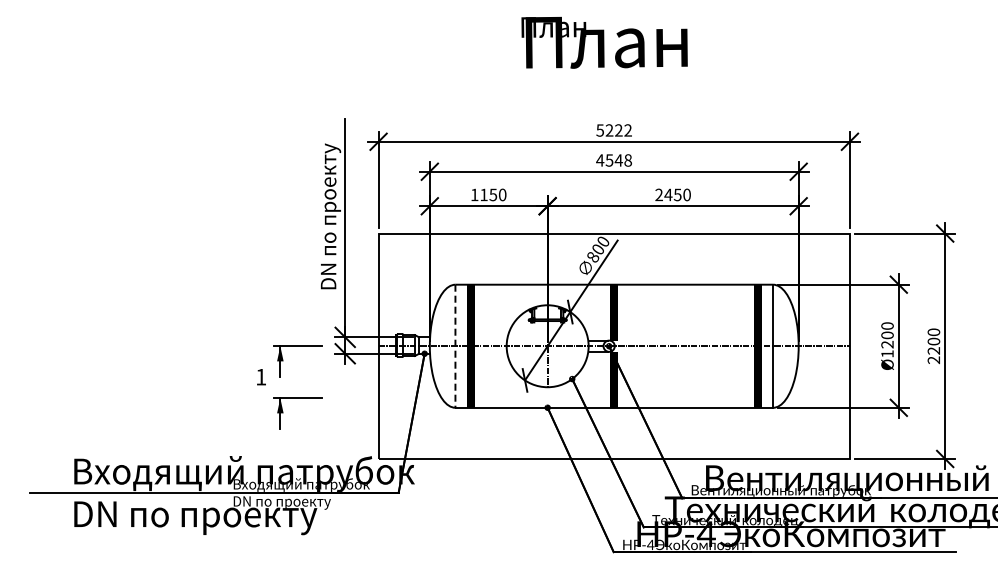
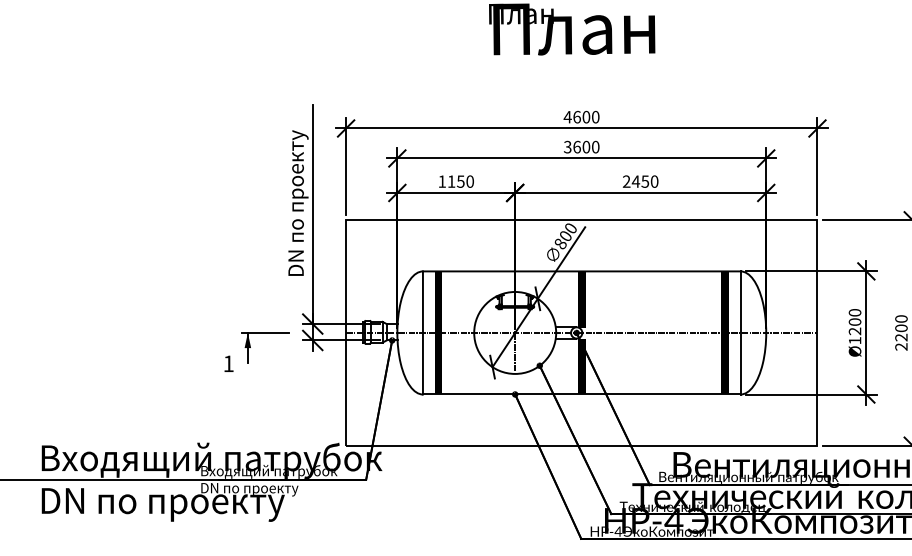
text: (613, 130) -> (581, 117), 5222 -> 4600
text: (614, 160) -> (582, 147), 4548 -> 3600
line: (455, 346) -> (423, 333), dashed -> solid
part: (283, 413) -> (251, 400), removed

